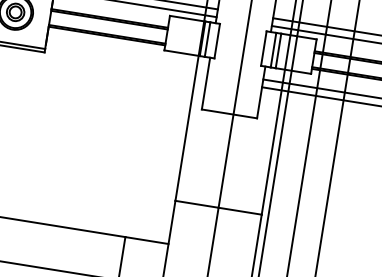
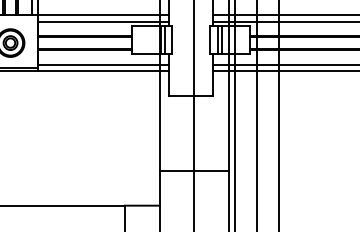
line: (126, 57) -> (103, 64), added
line: (125, 64) -> (103, 70), added

